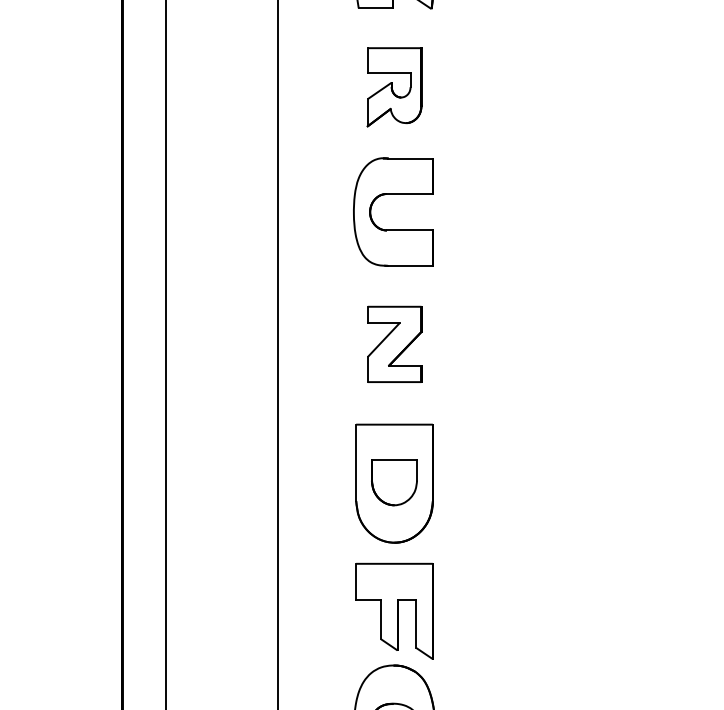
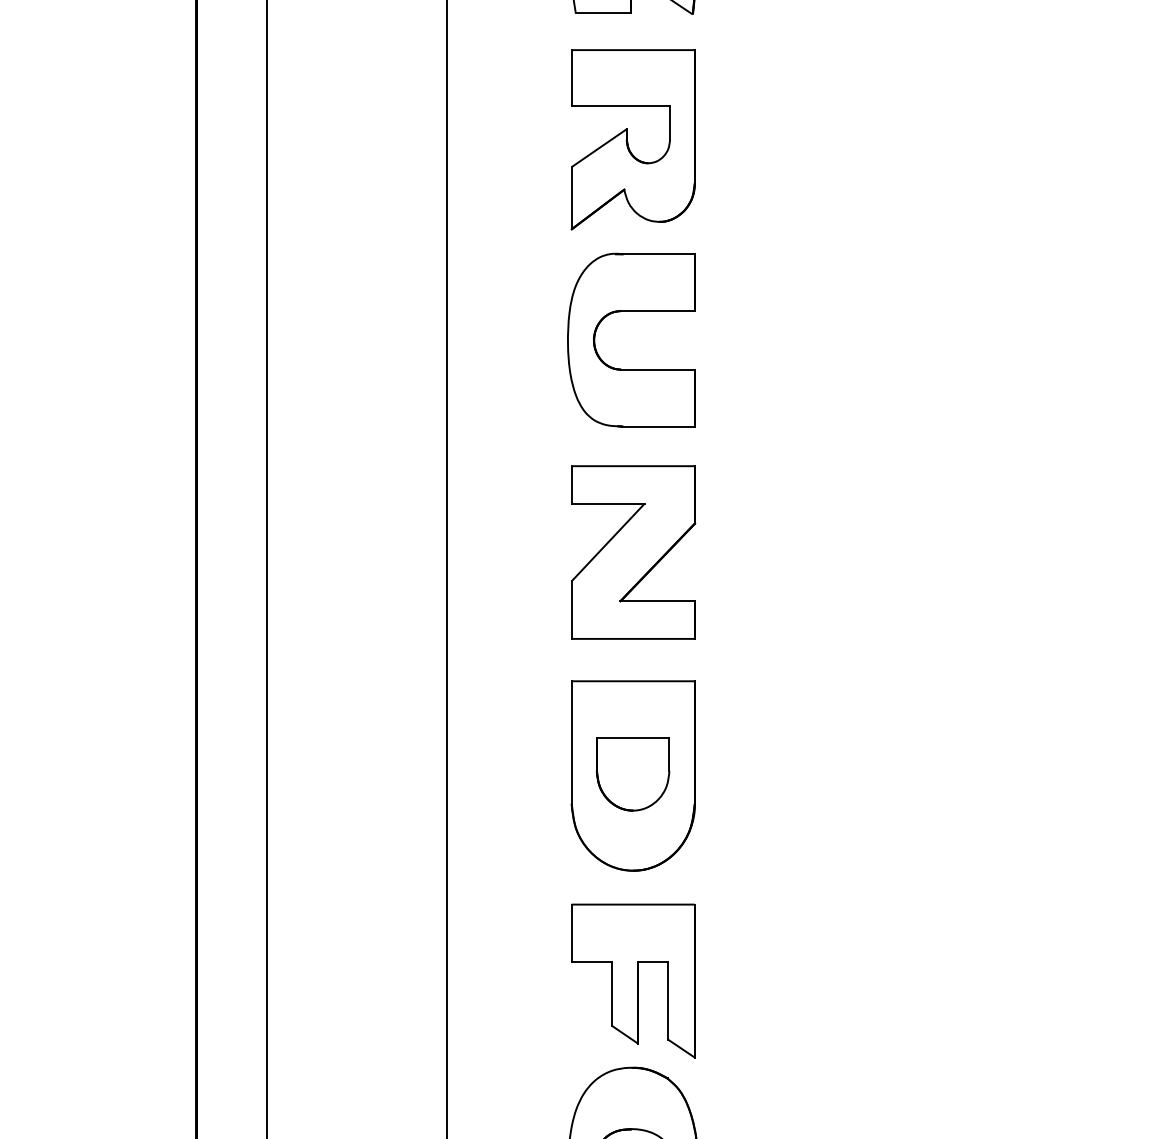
part: (394, 87) -> (633, 140), size x1.43
part: (394, 344) -> (633, 552), size x1.43

